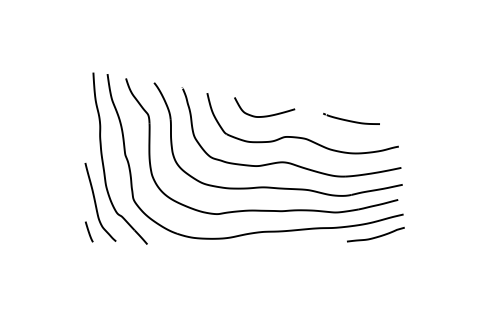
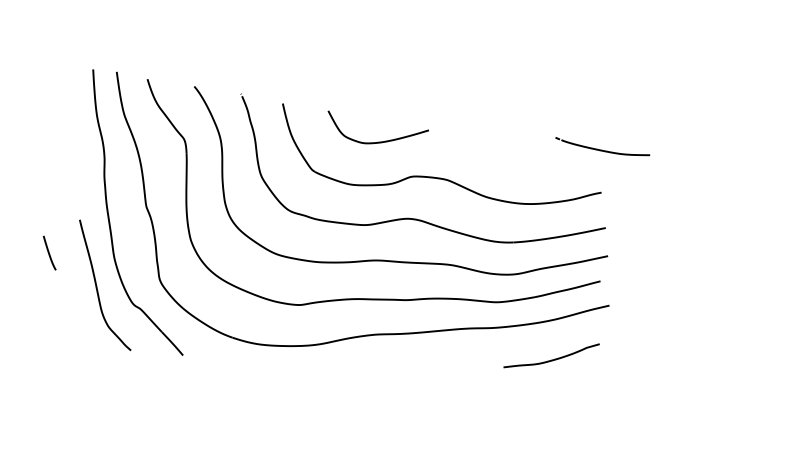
part: (351, 118) -> (602, 145), moved
line: (89, 231) -> (50, 252), moved
curve: (375, 236) -> (551, 358), moved

